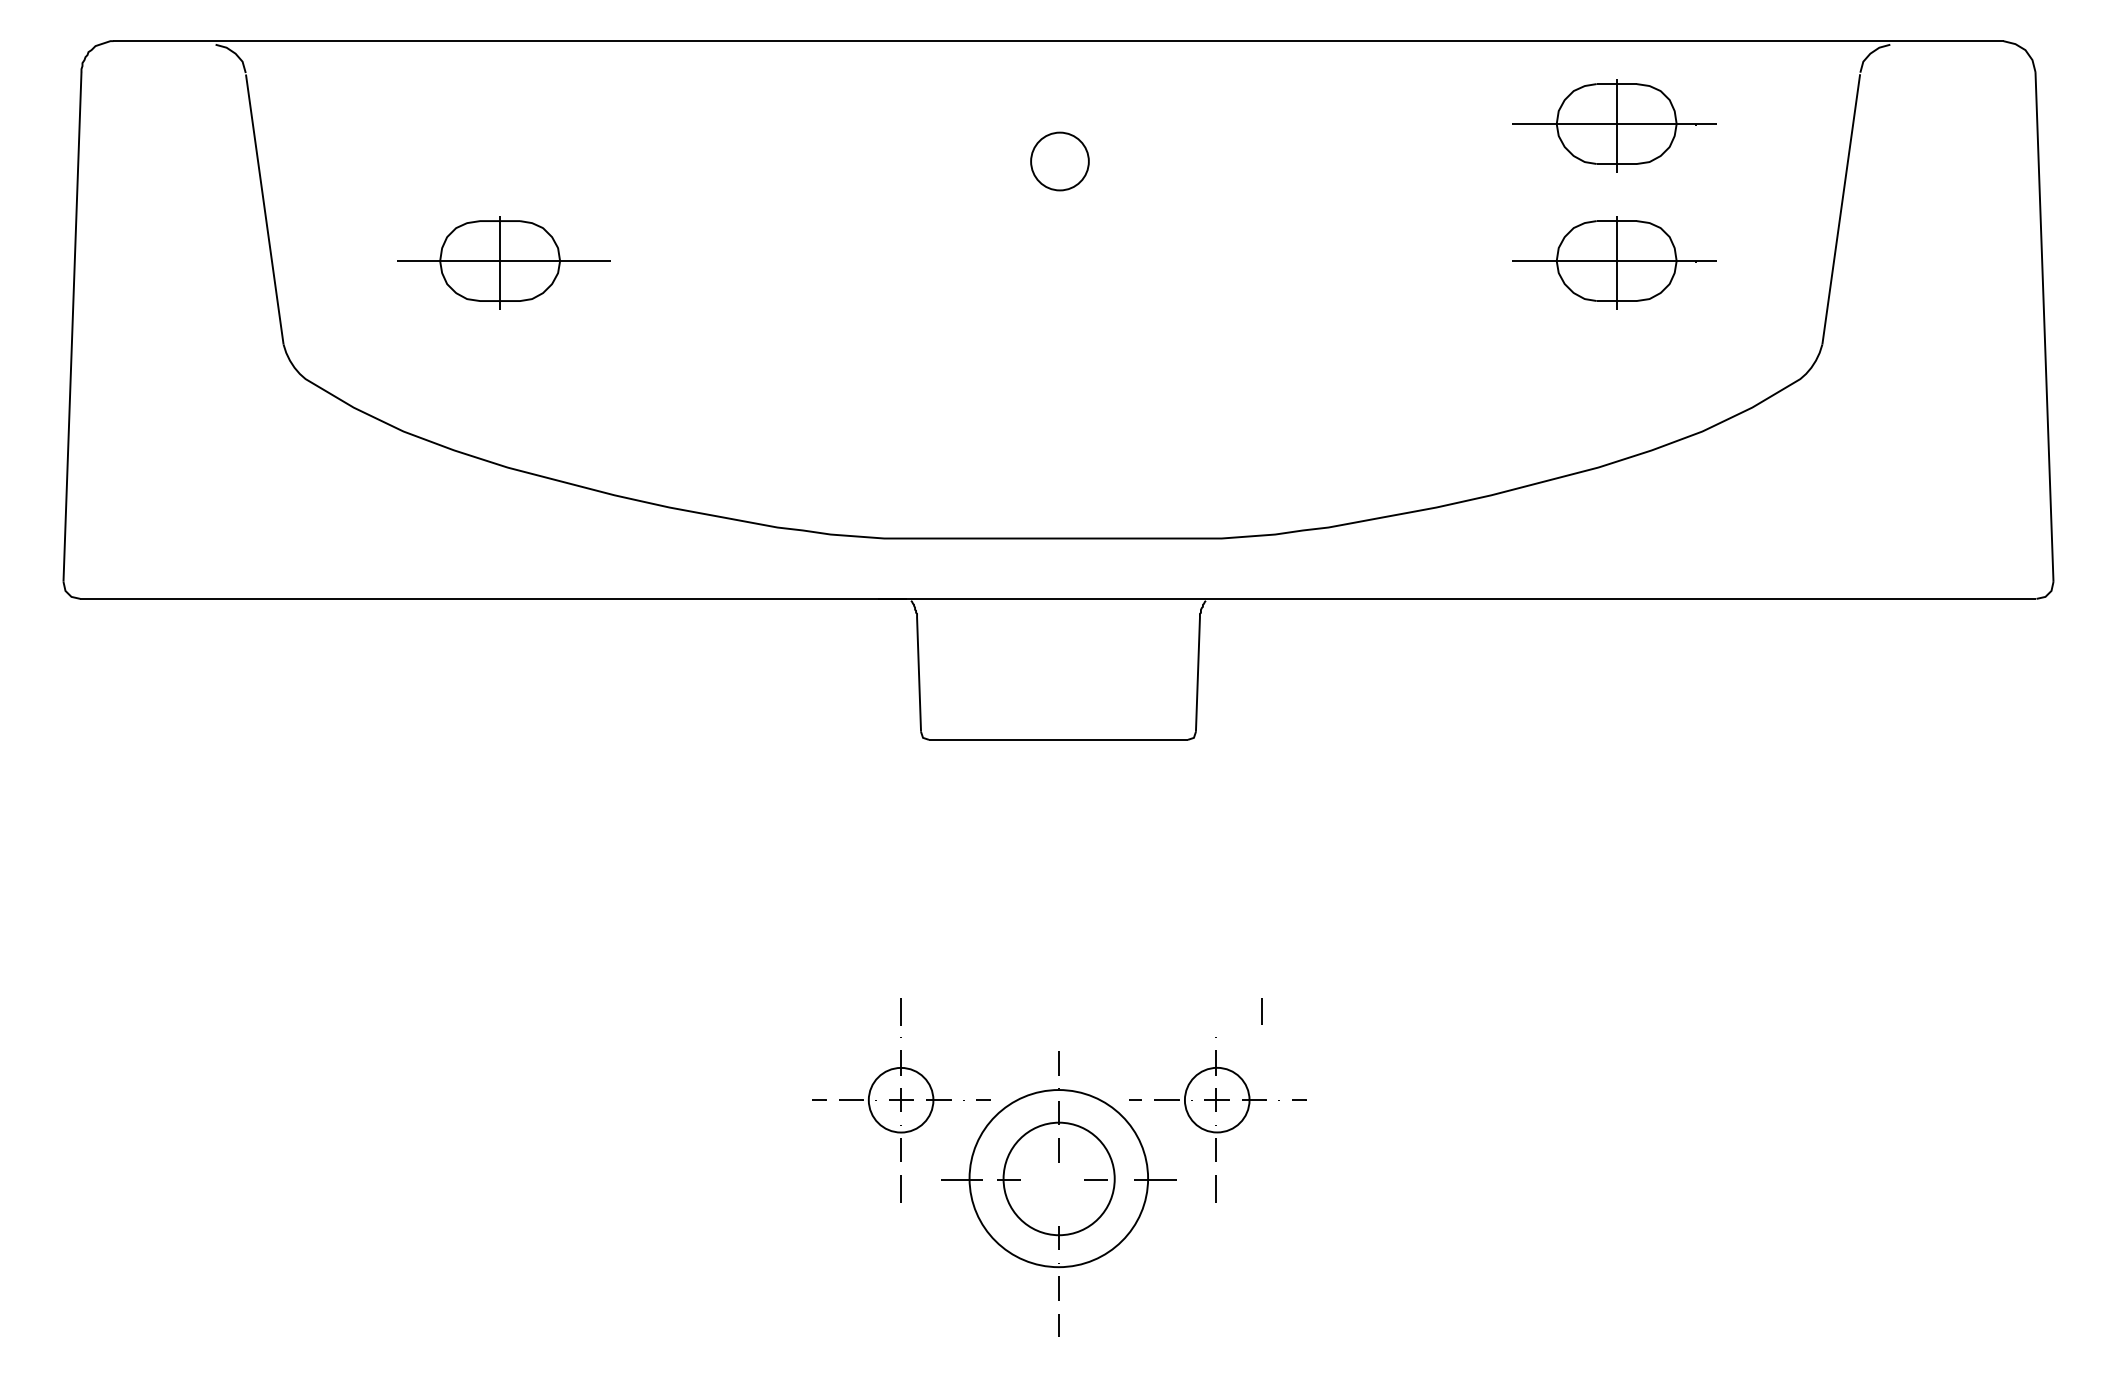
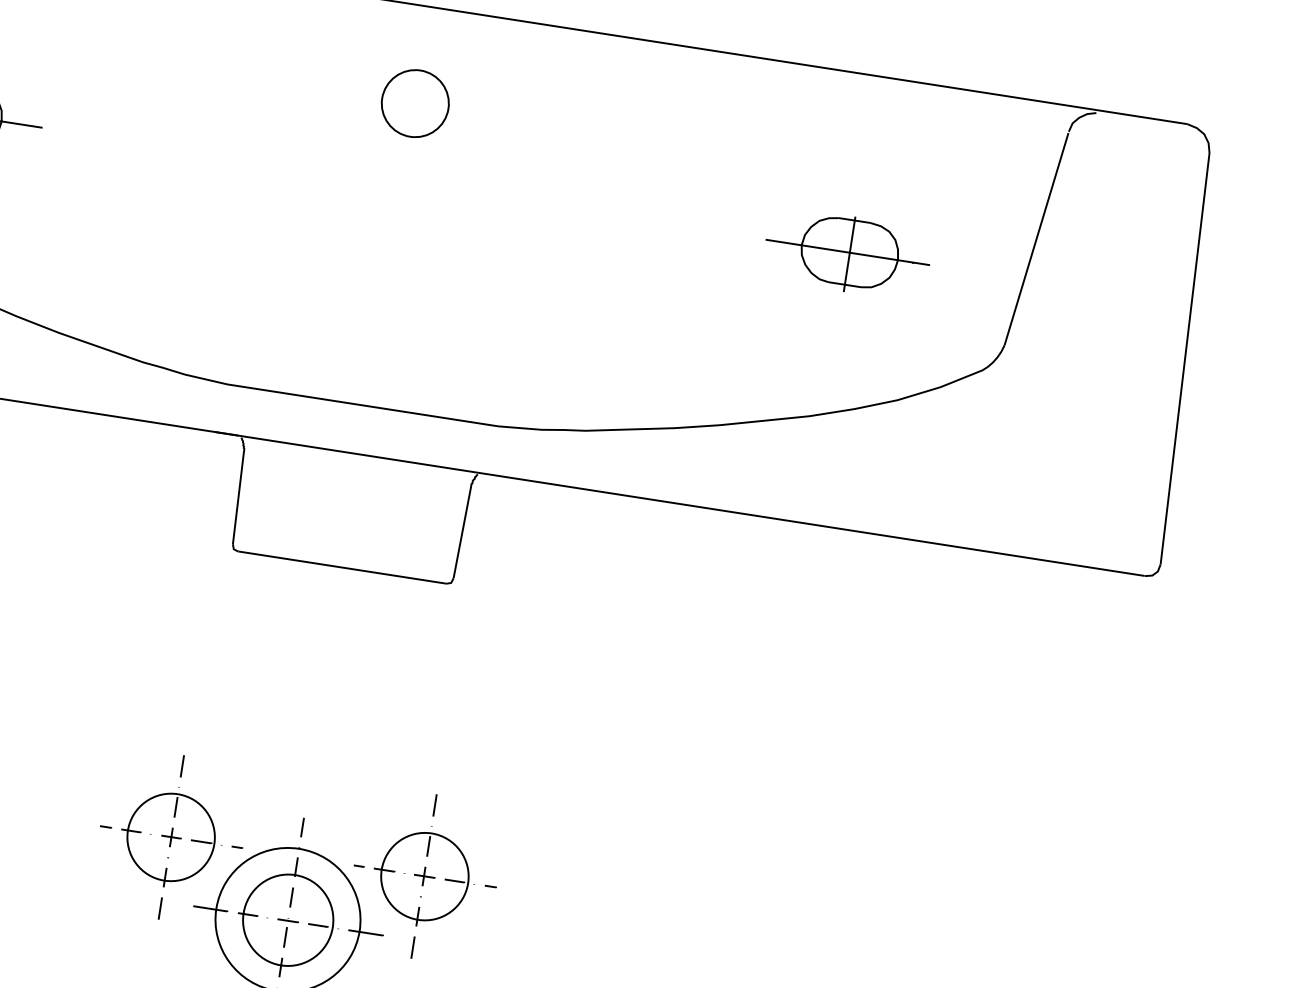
part: (1614, 125) -> (864, 143), removed
circle: (1059, 161) -> (414, 103), size x1.43
line: (1261, 1011) -> (434, 805), moved
circle: (900, 1100) -> (170, 837), size x1.67
circle: (1217, 1100) -> (425, 876), size x1.67
part: (1058, 1194) -> (285, 932), added

